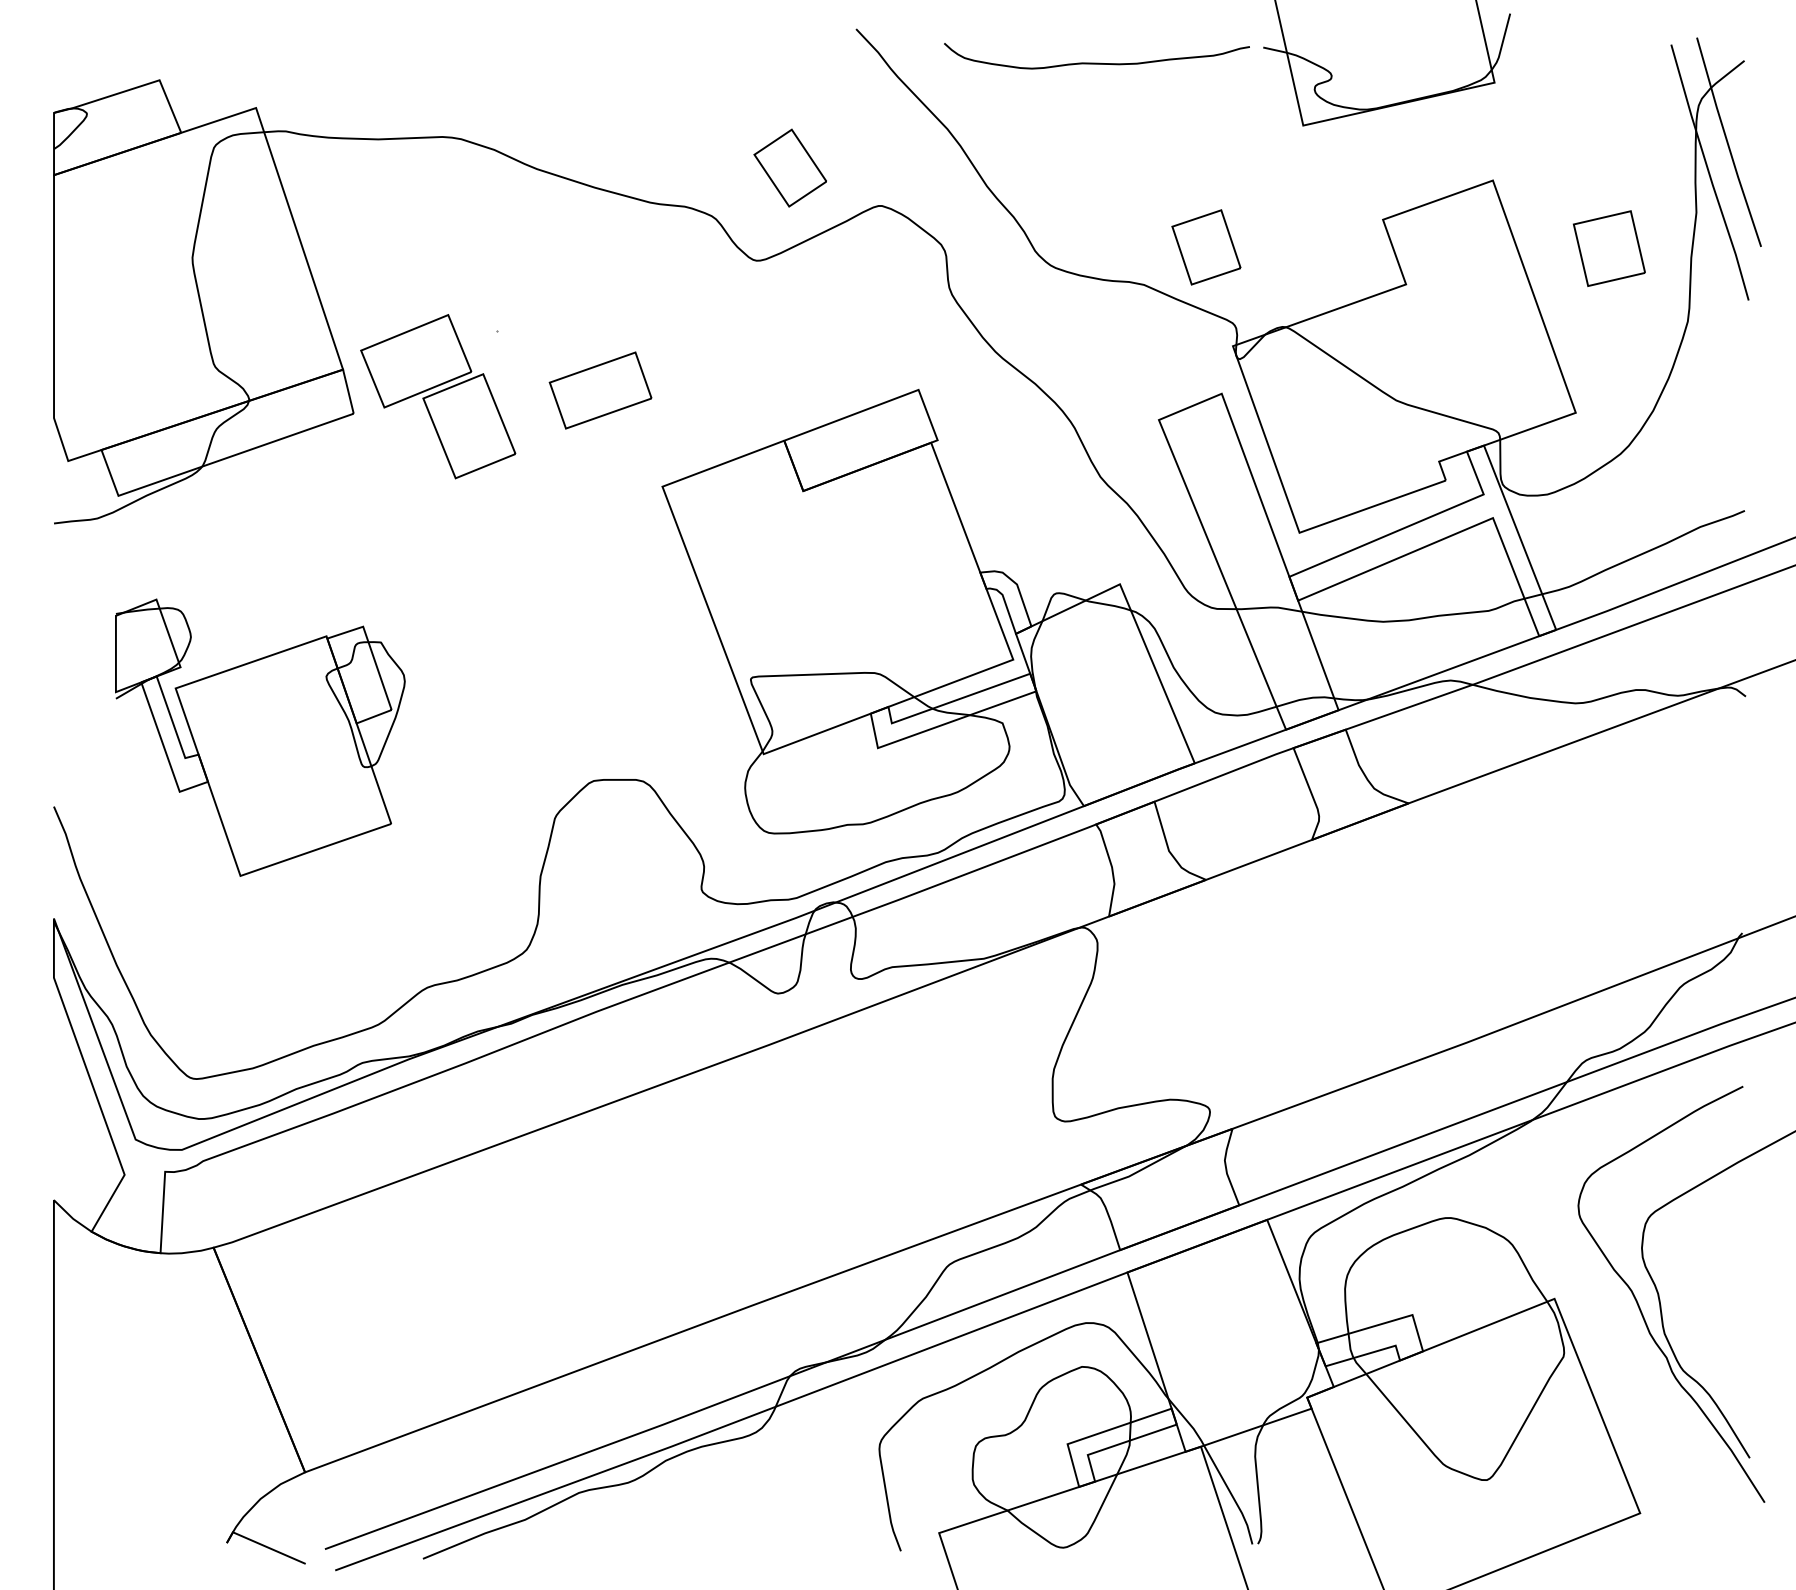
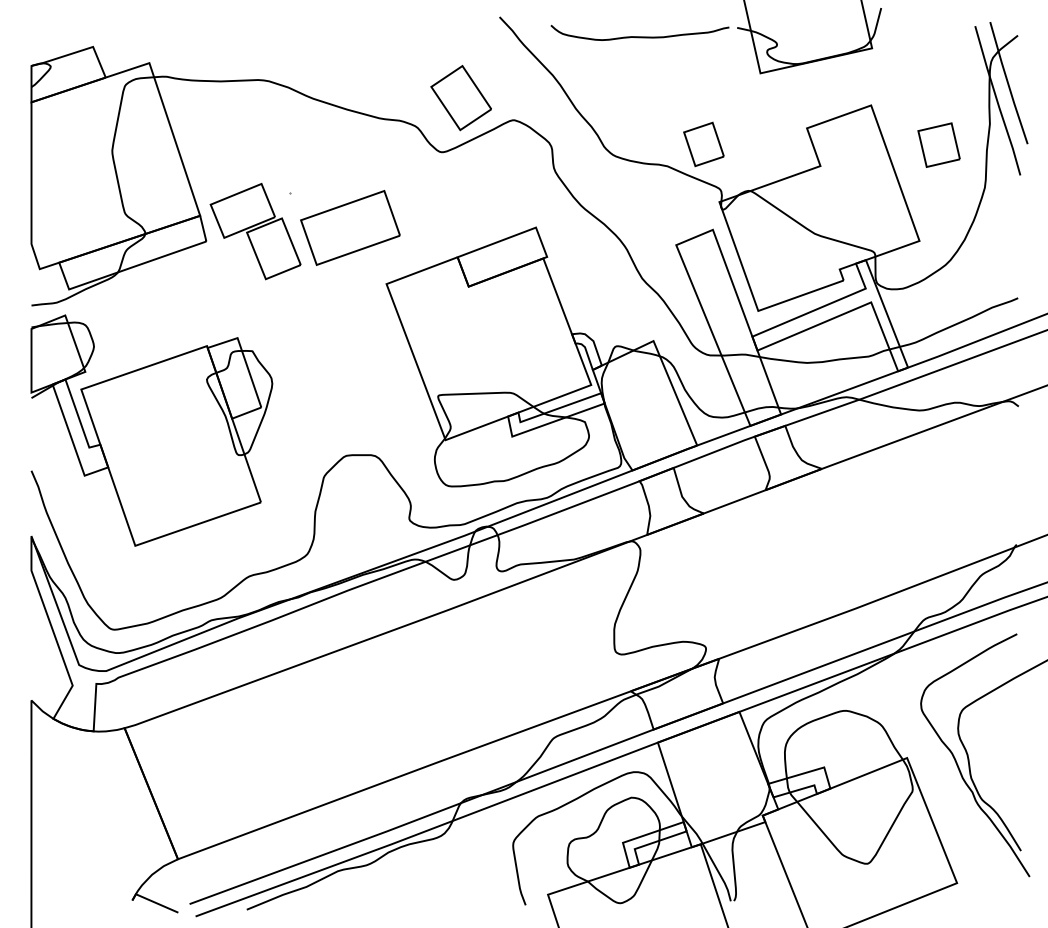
part: (789, 168) -> (460, 98), size x1.43
part: (600, 389) -> (350, 227), size x1.67
part: (259, 737) -> (151, 430), size x1.43

